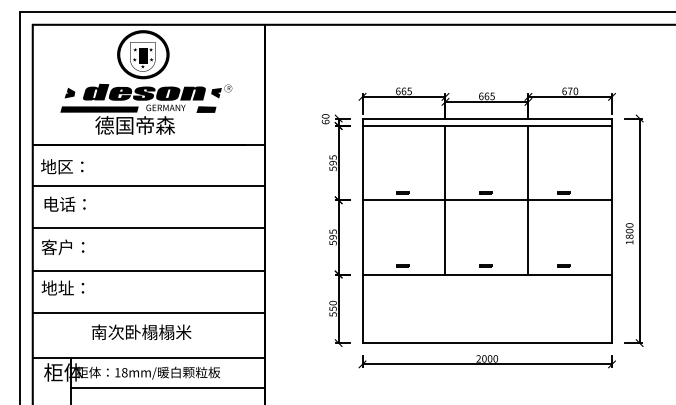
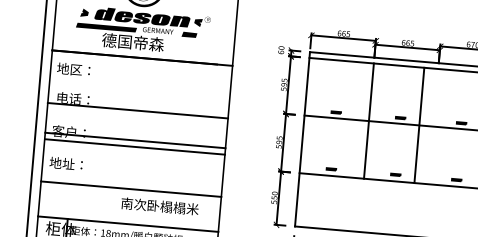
line: (148, 186) -> (137, 110), moved
line: (528, 200) -> (419, 125), moved
line: (149, 227) -> (135, 146), moved
line: (148, 270) -> (135, 140), moved
text: (141, 331) -> (159, 205), moved

